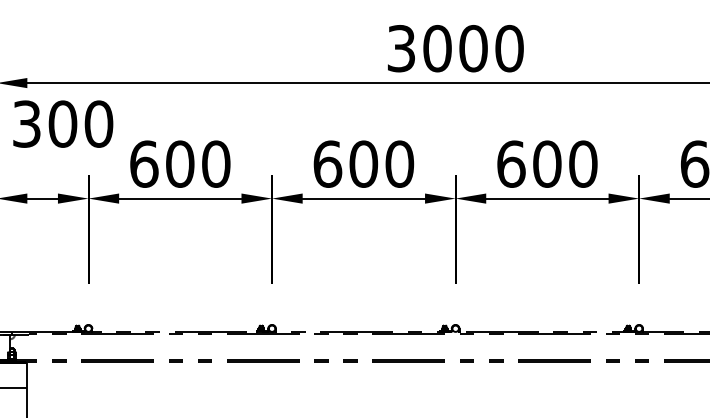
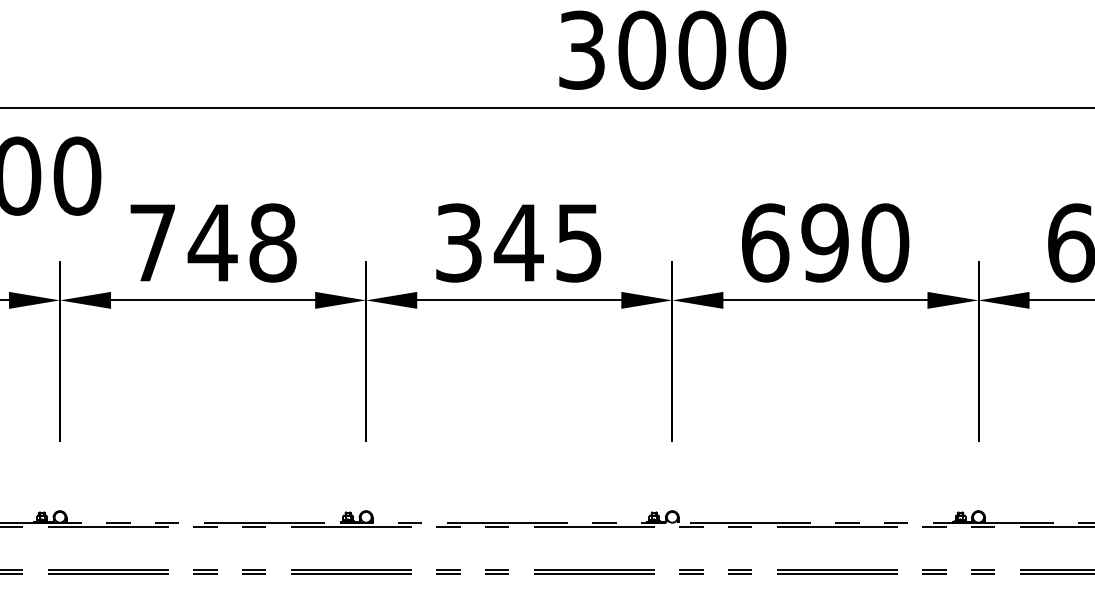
text: (180, 163) -> (213, 241), 600 -> 748
text: (363, 163) -> (518, 241), 600 -> 345
text: (547, 163) -> (825, 241), 600 -> 690

